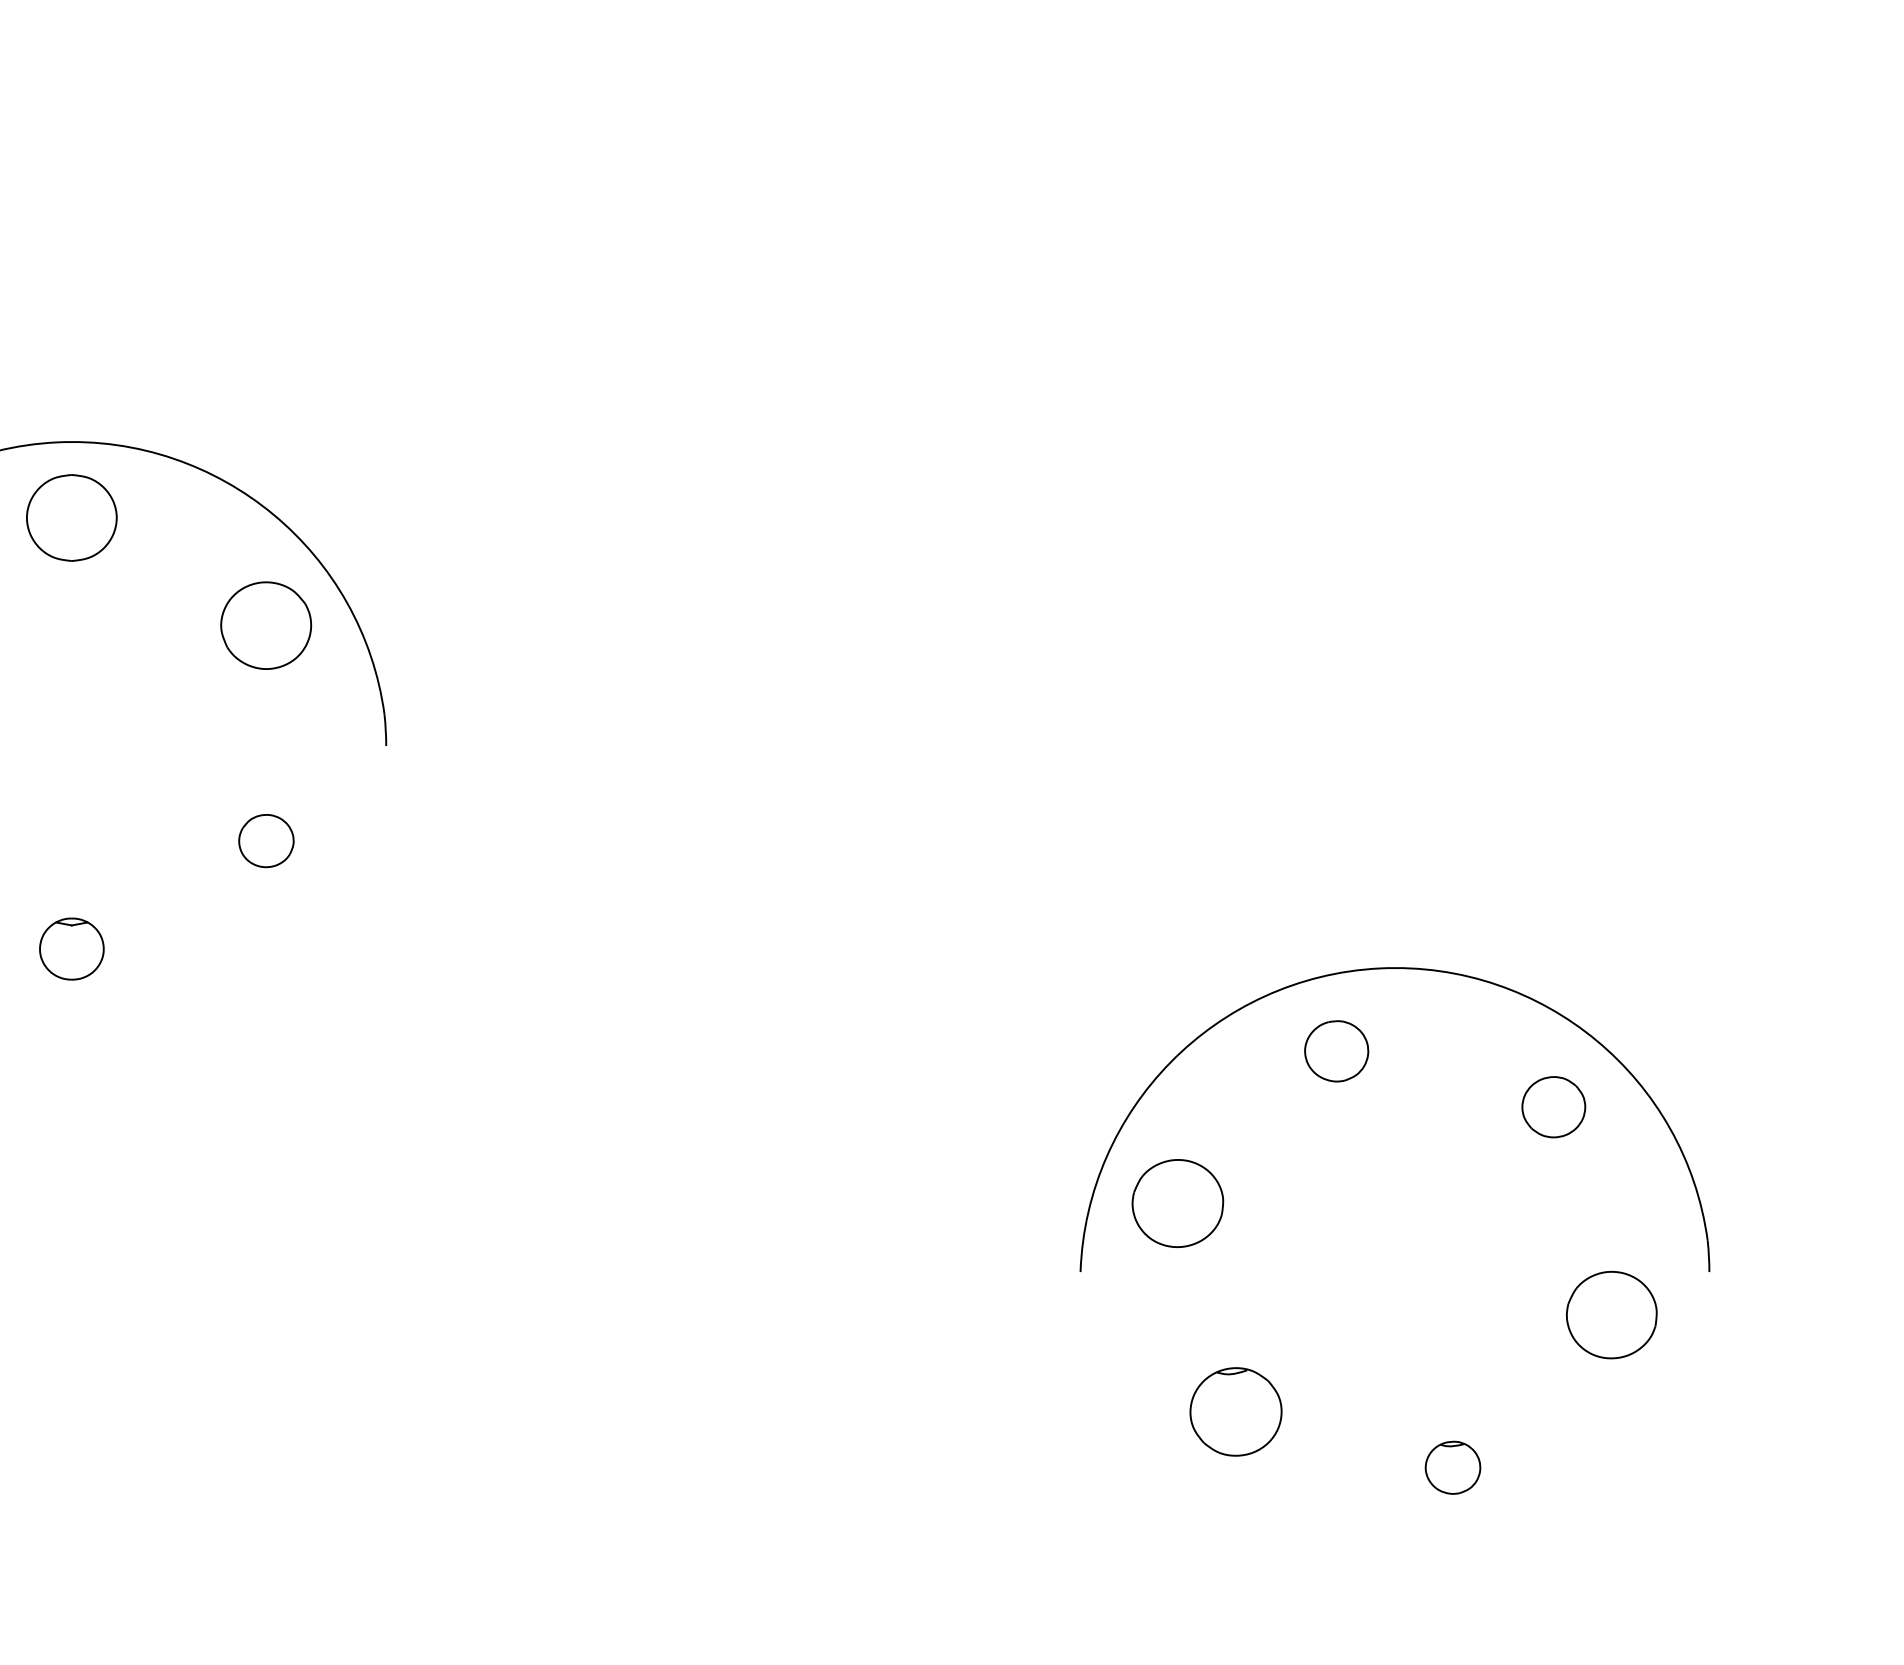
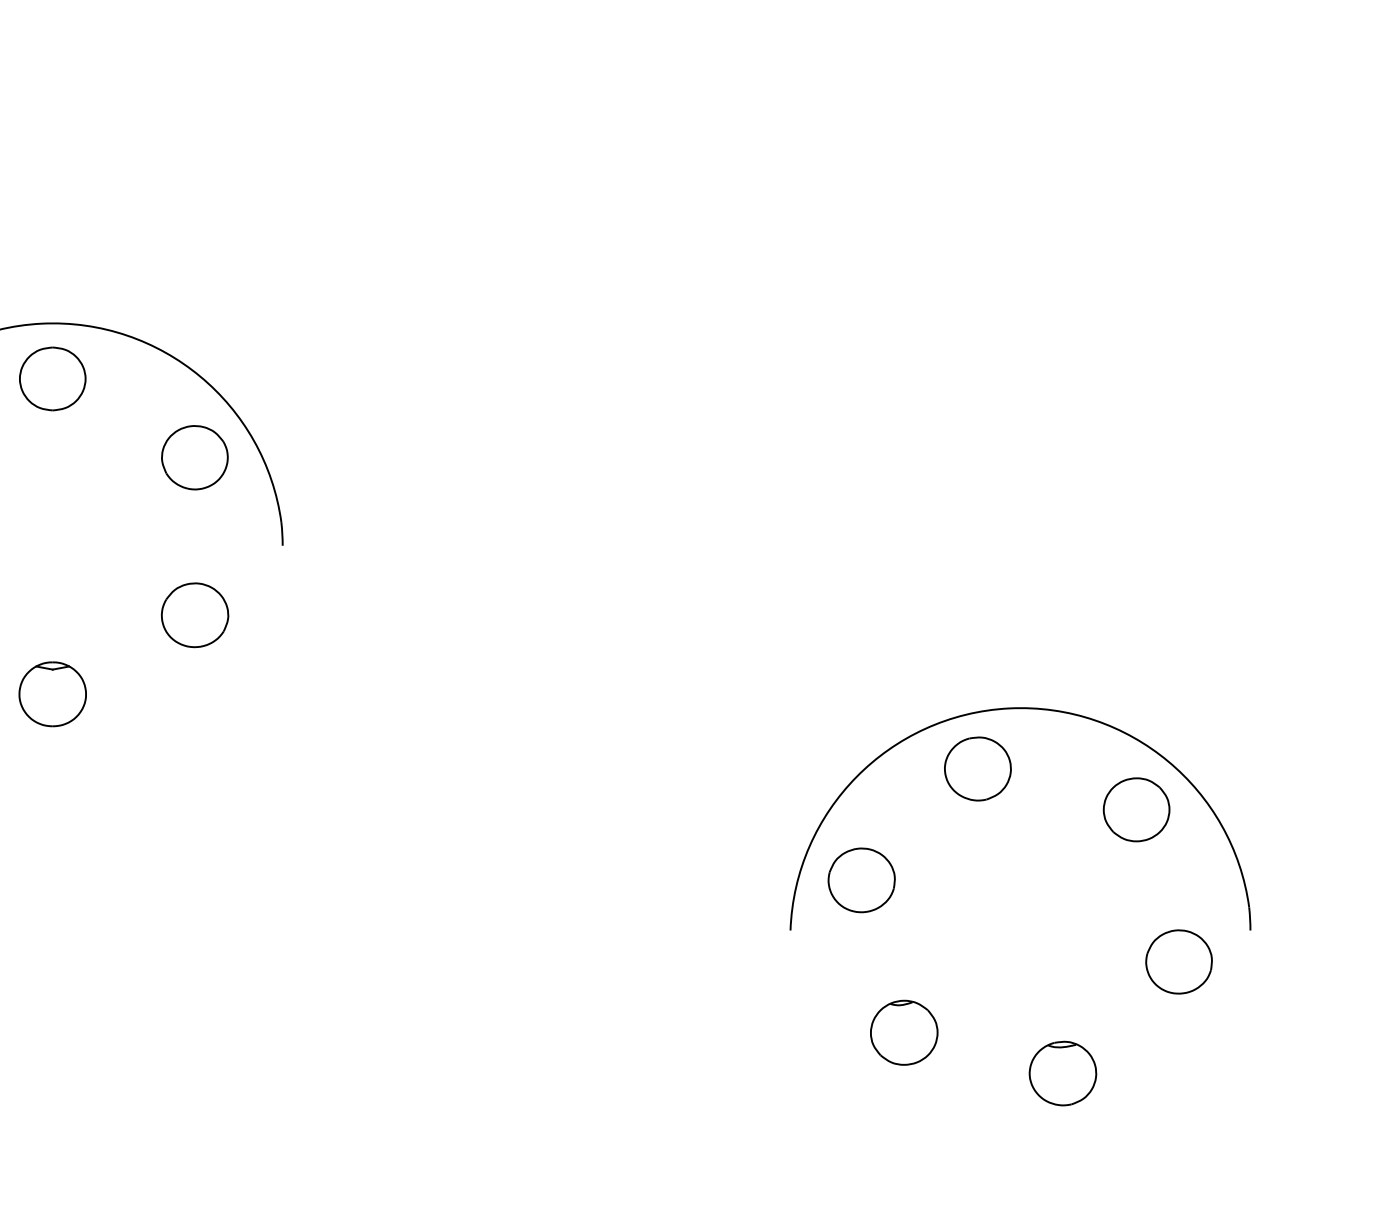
part: (266, 840) -> (195, 614), size x1.67
part: (71, 948) -> (52, 693), size x1.43
part: (1336, 1051) -> (977, 769), size x1.43
part: (1553, 1107) -> (1136, 810), size x1.43
part: (1452, 1467) -> (1062, 1073), size x1.67

